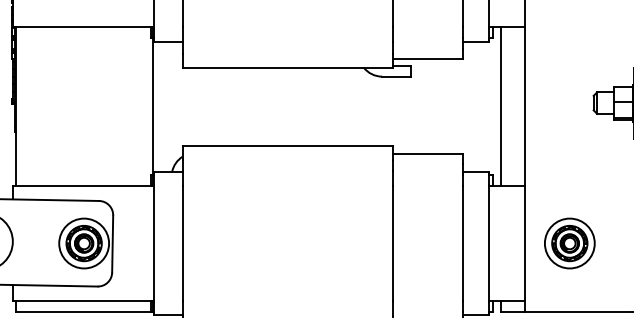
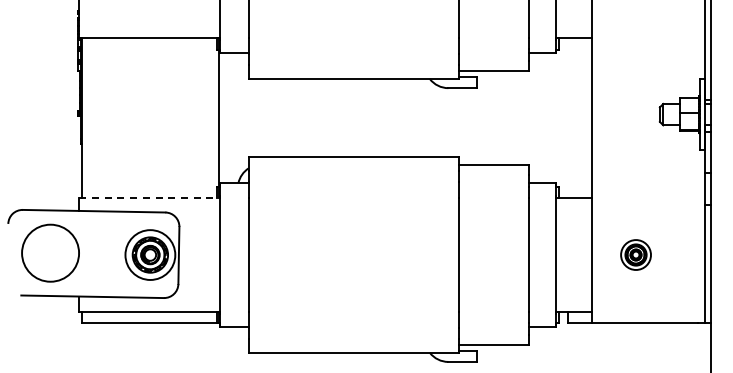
line: (501, 106) -> (567, 118), removed
line: (84, 186) -> (150, 198), solid -> dashed
part: (569, 242) -> (635, 254), size x0.6

